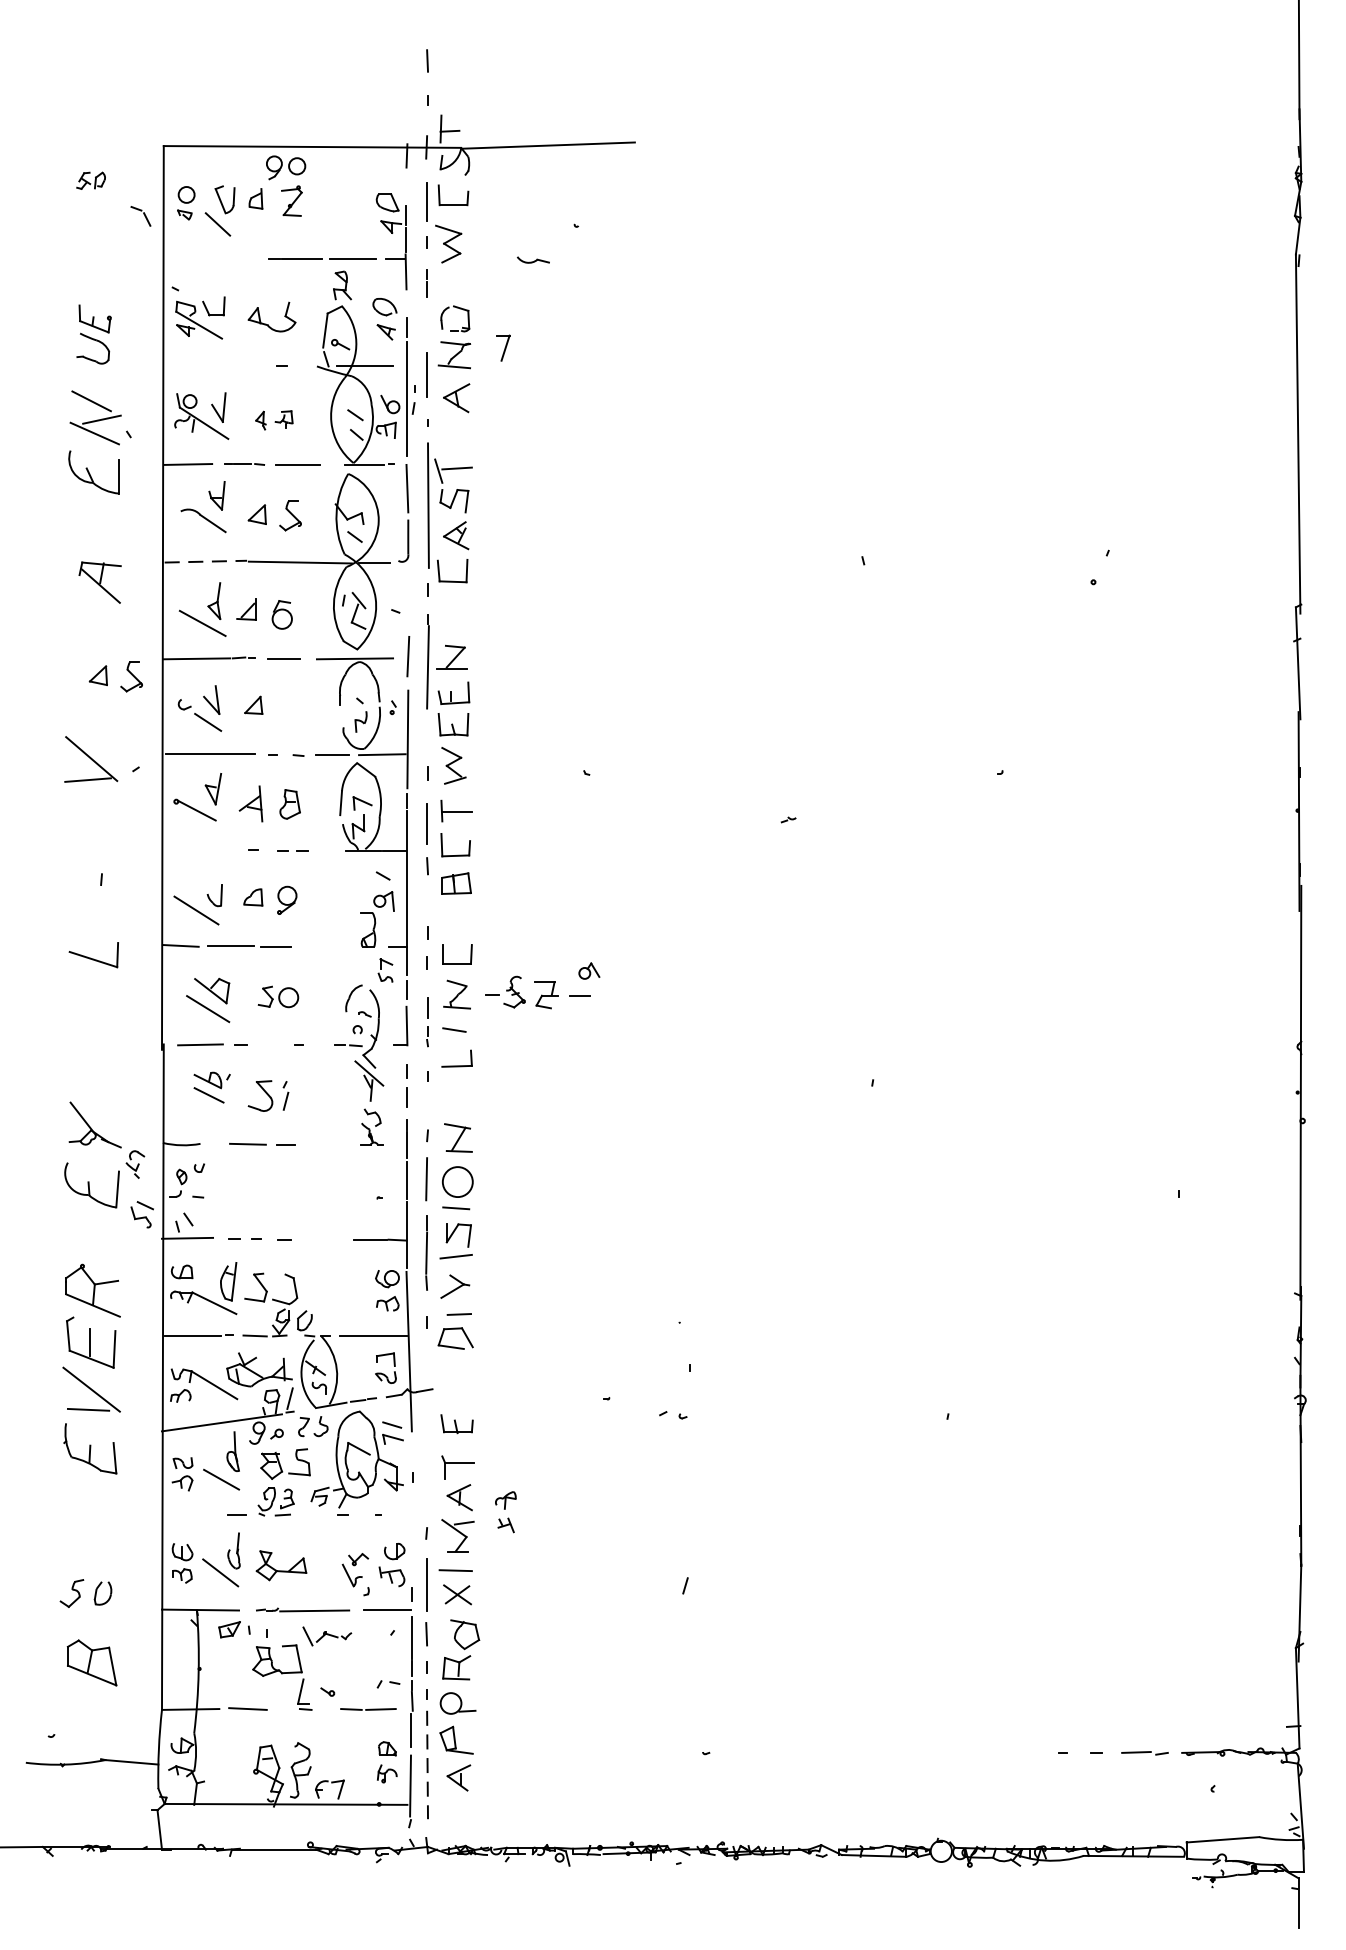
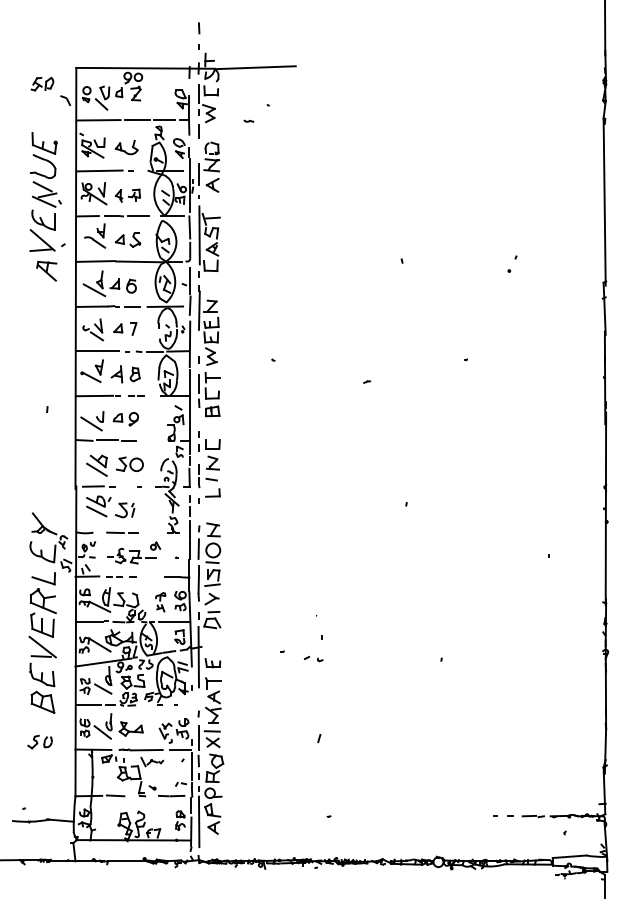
part: (91, 179) -> (42, 83), size x1.67
line: (211, 258) -> (98, 120), added
part: (533, 258) -> (248, 120), size x0.62
part: (93, 334) -> (43, 155), size x1.67
part: (503, 346) -> (133, 328), moved
line: (213, 366) -> (99, 170), added
part: (273, 419) -> (127, 195), size x1.43
line: (207, 561) -> (96, 261), dashed -> solid
line: (408, 604) -> (190, 281), added
part: (114, 675) -> (53, 314), removed
part: (101, 759) -> (47, 240), moved
line: (202, 849) -> (94, 395), added
part: (93, 954) -> (43, 578), moved
part: (544, 984) -> (134, 552), moved
part: (277, 995) -> (129, 463), size x1.43
part: (211, 1087) -> (98, 506), size x1.43
line: (426, 1409) -> (198, 656), added
part: (673, 1414) -> (313, 658), size x1.43
part: (505, 1512) -> (160, 602), moved
line: (189, 1514) -> (88, 705), added
part: (91, 1660) -> (42, 701), moved
line: (428, 1766) -> (199, 822), dashed -> solid

